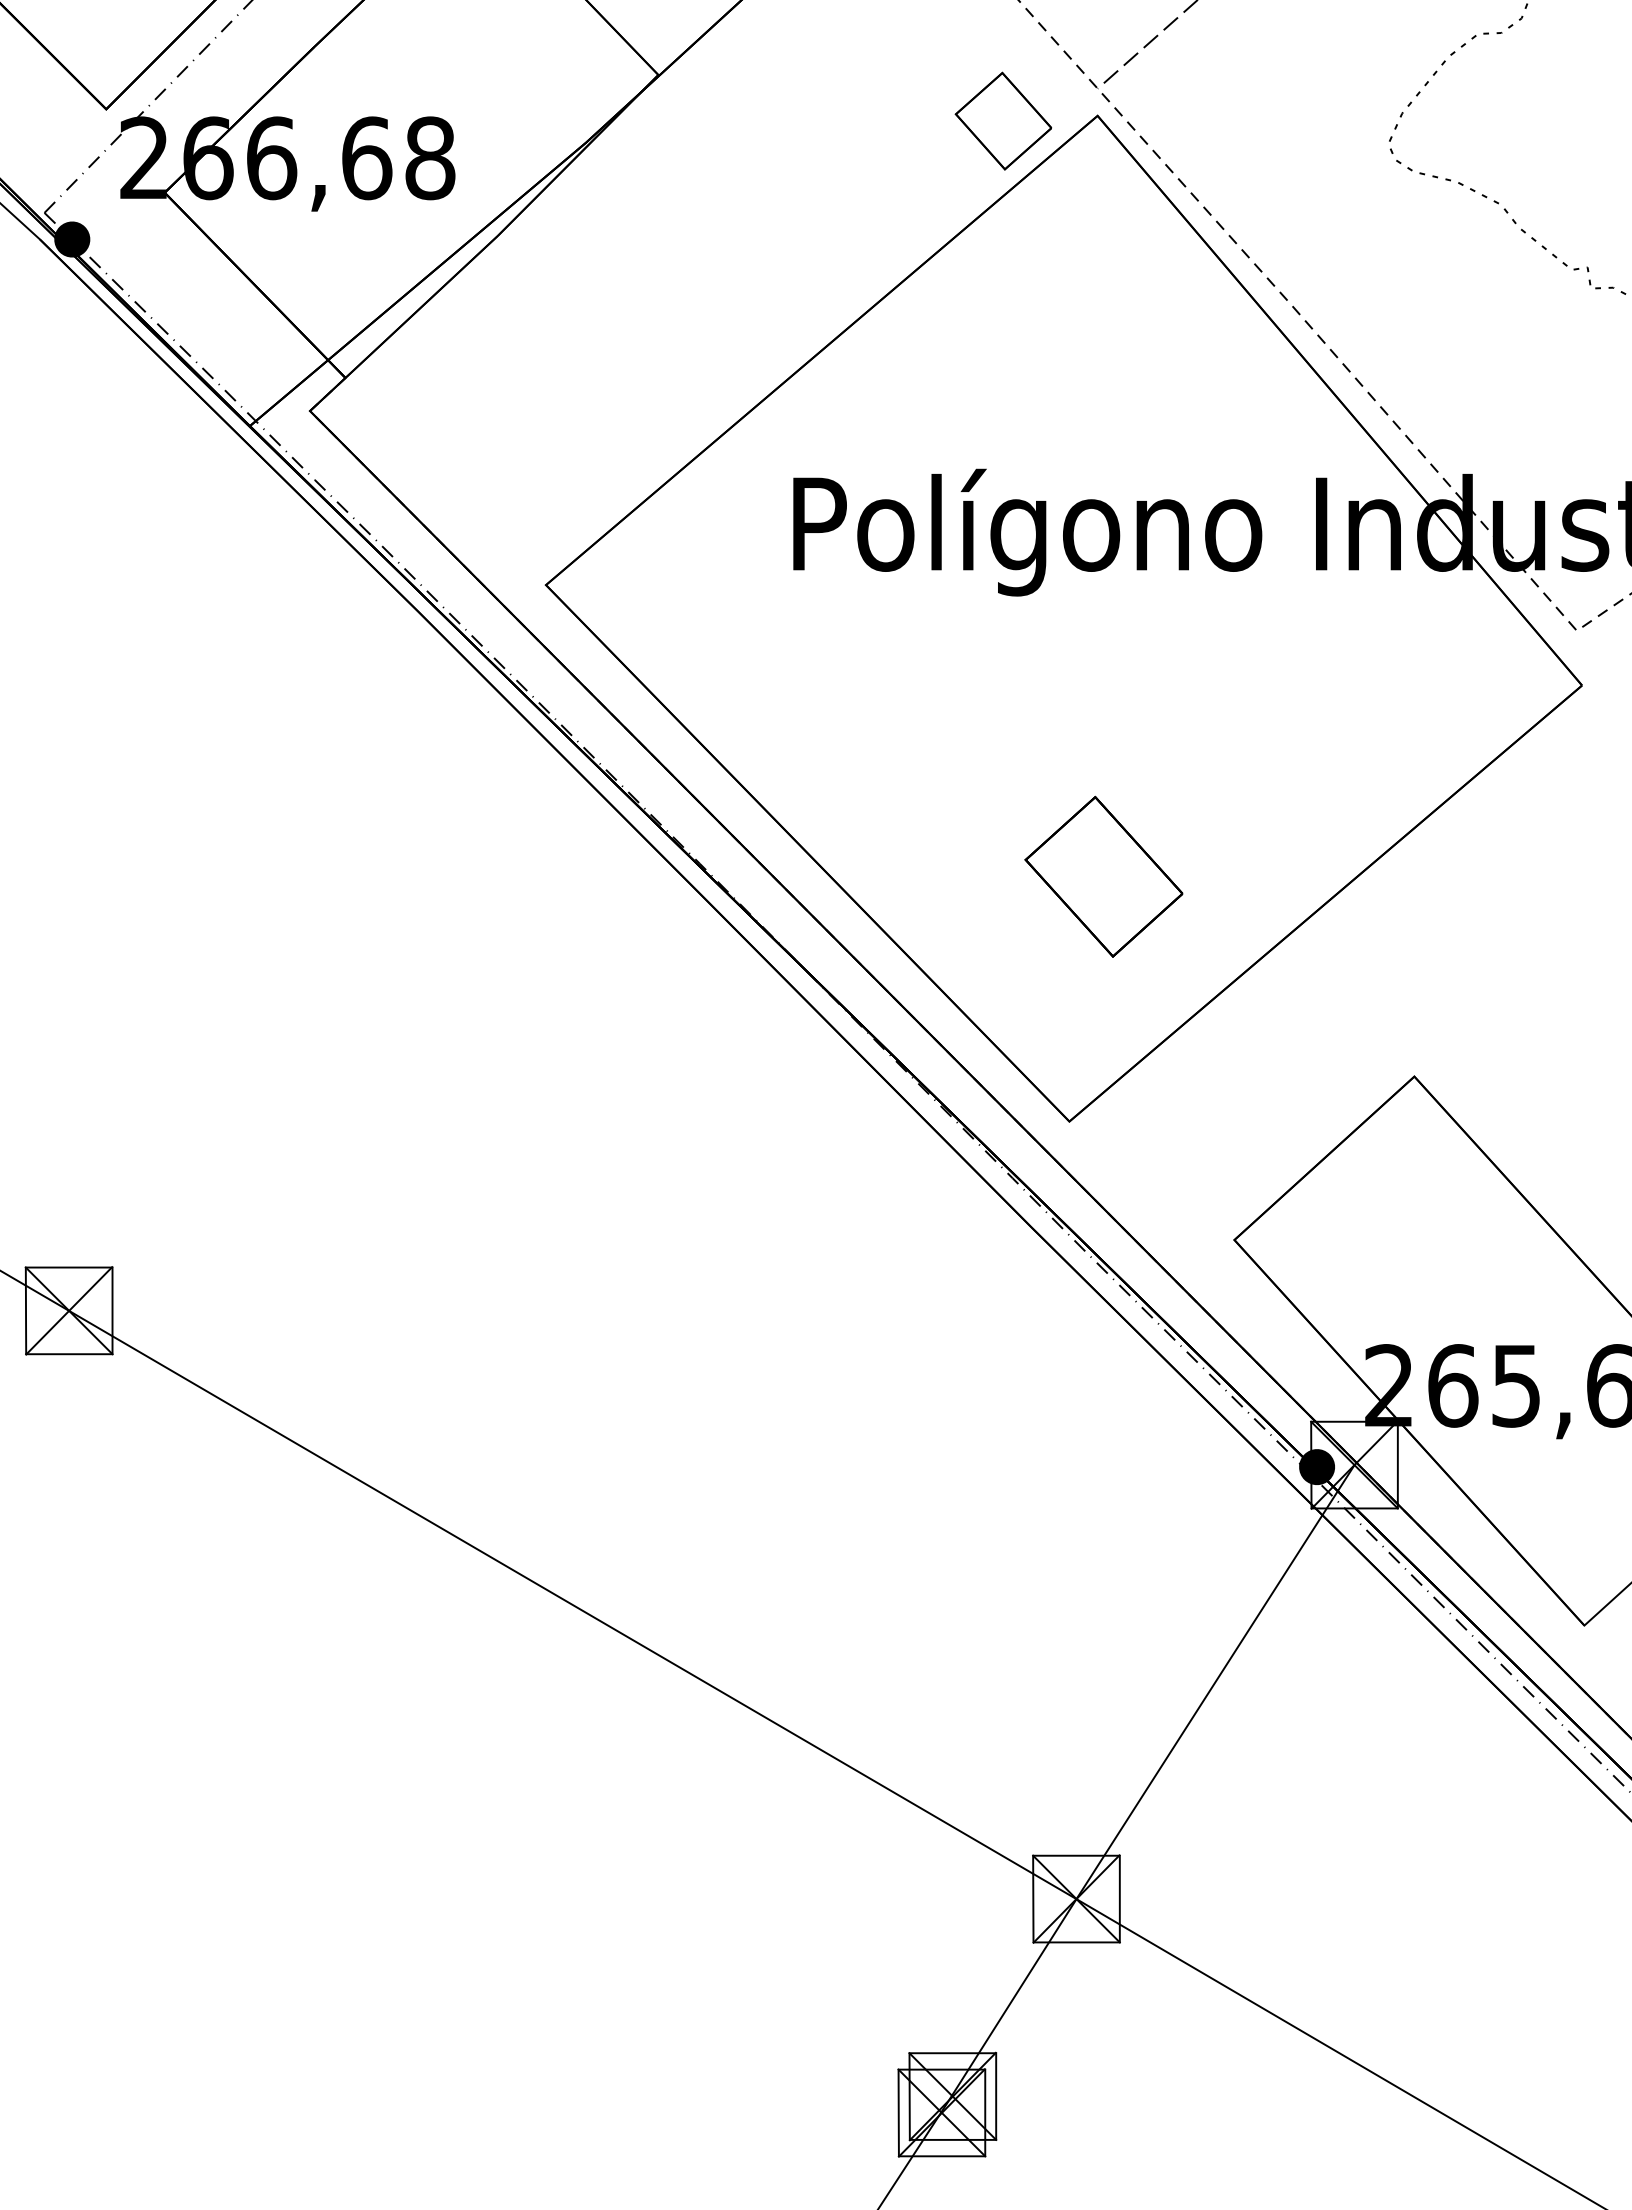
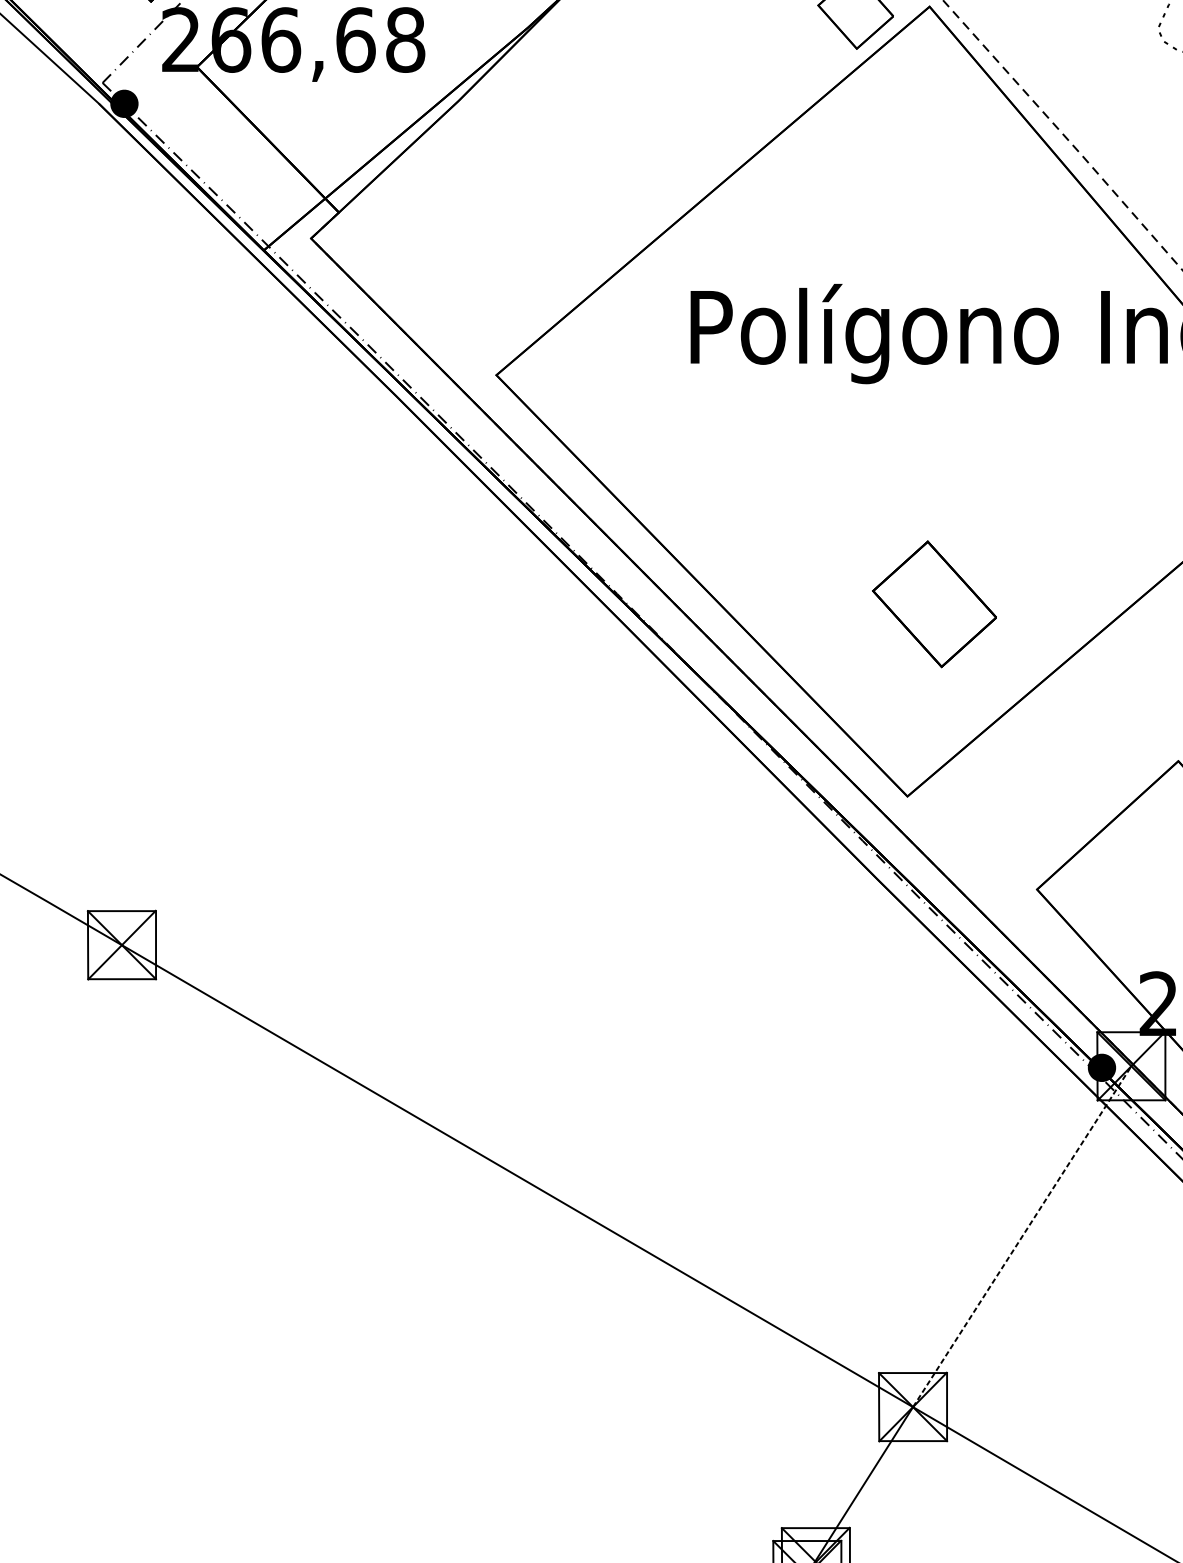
line: (1215, 1682) -> (1022, 1237), solid -> dashed

